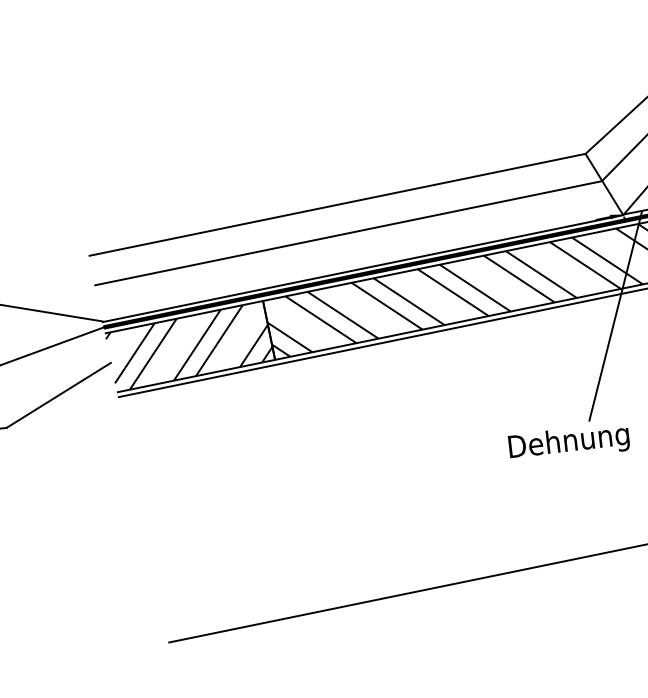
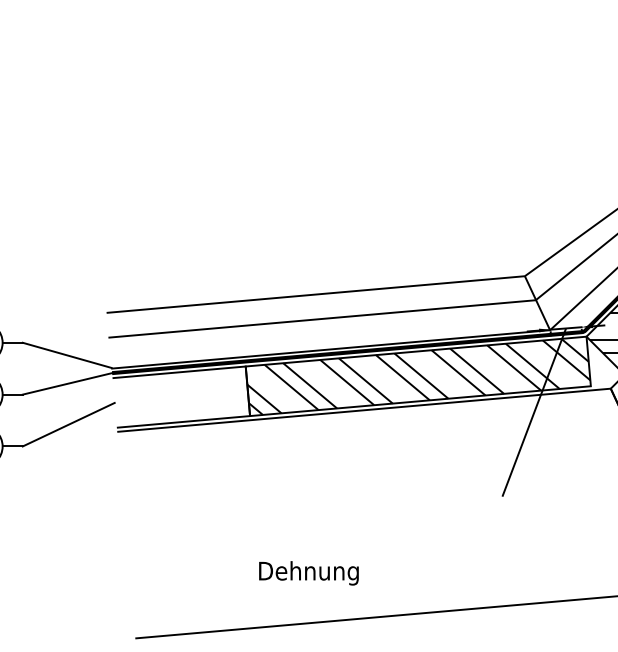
hatch: (189, 347) -> (180, 397), removed
text: (568, 443) -> (308, 573), moved

